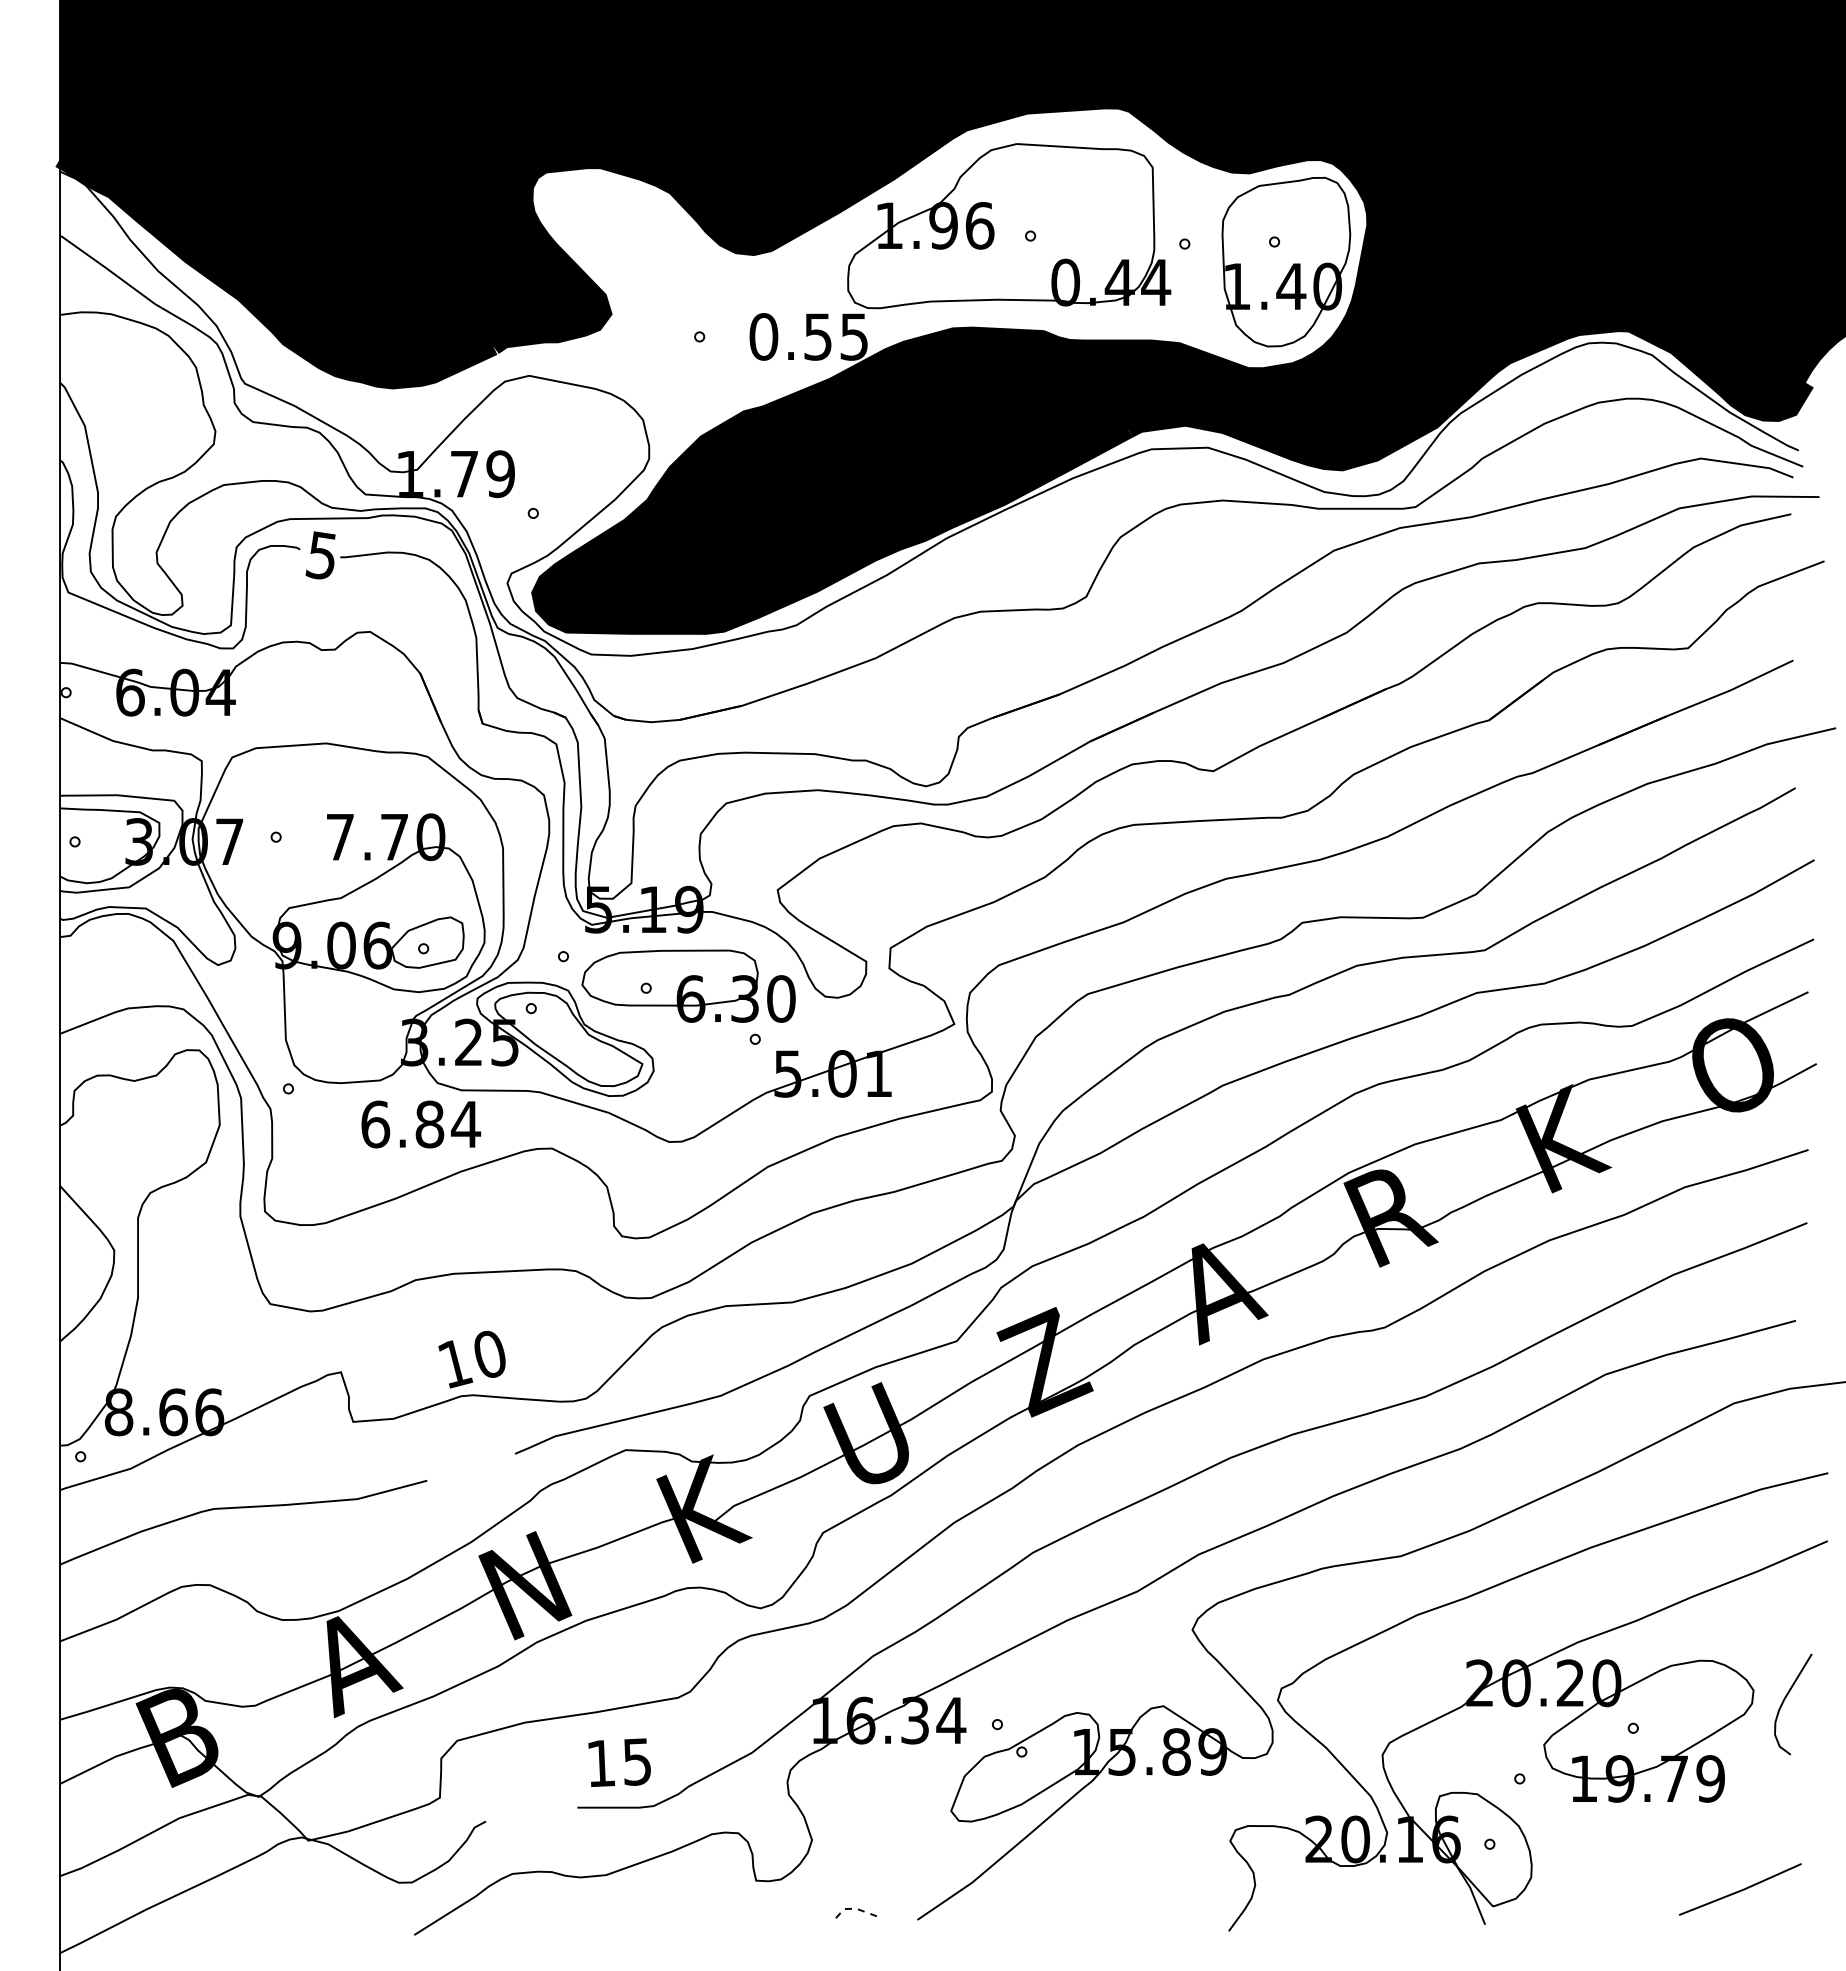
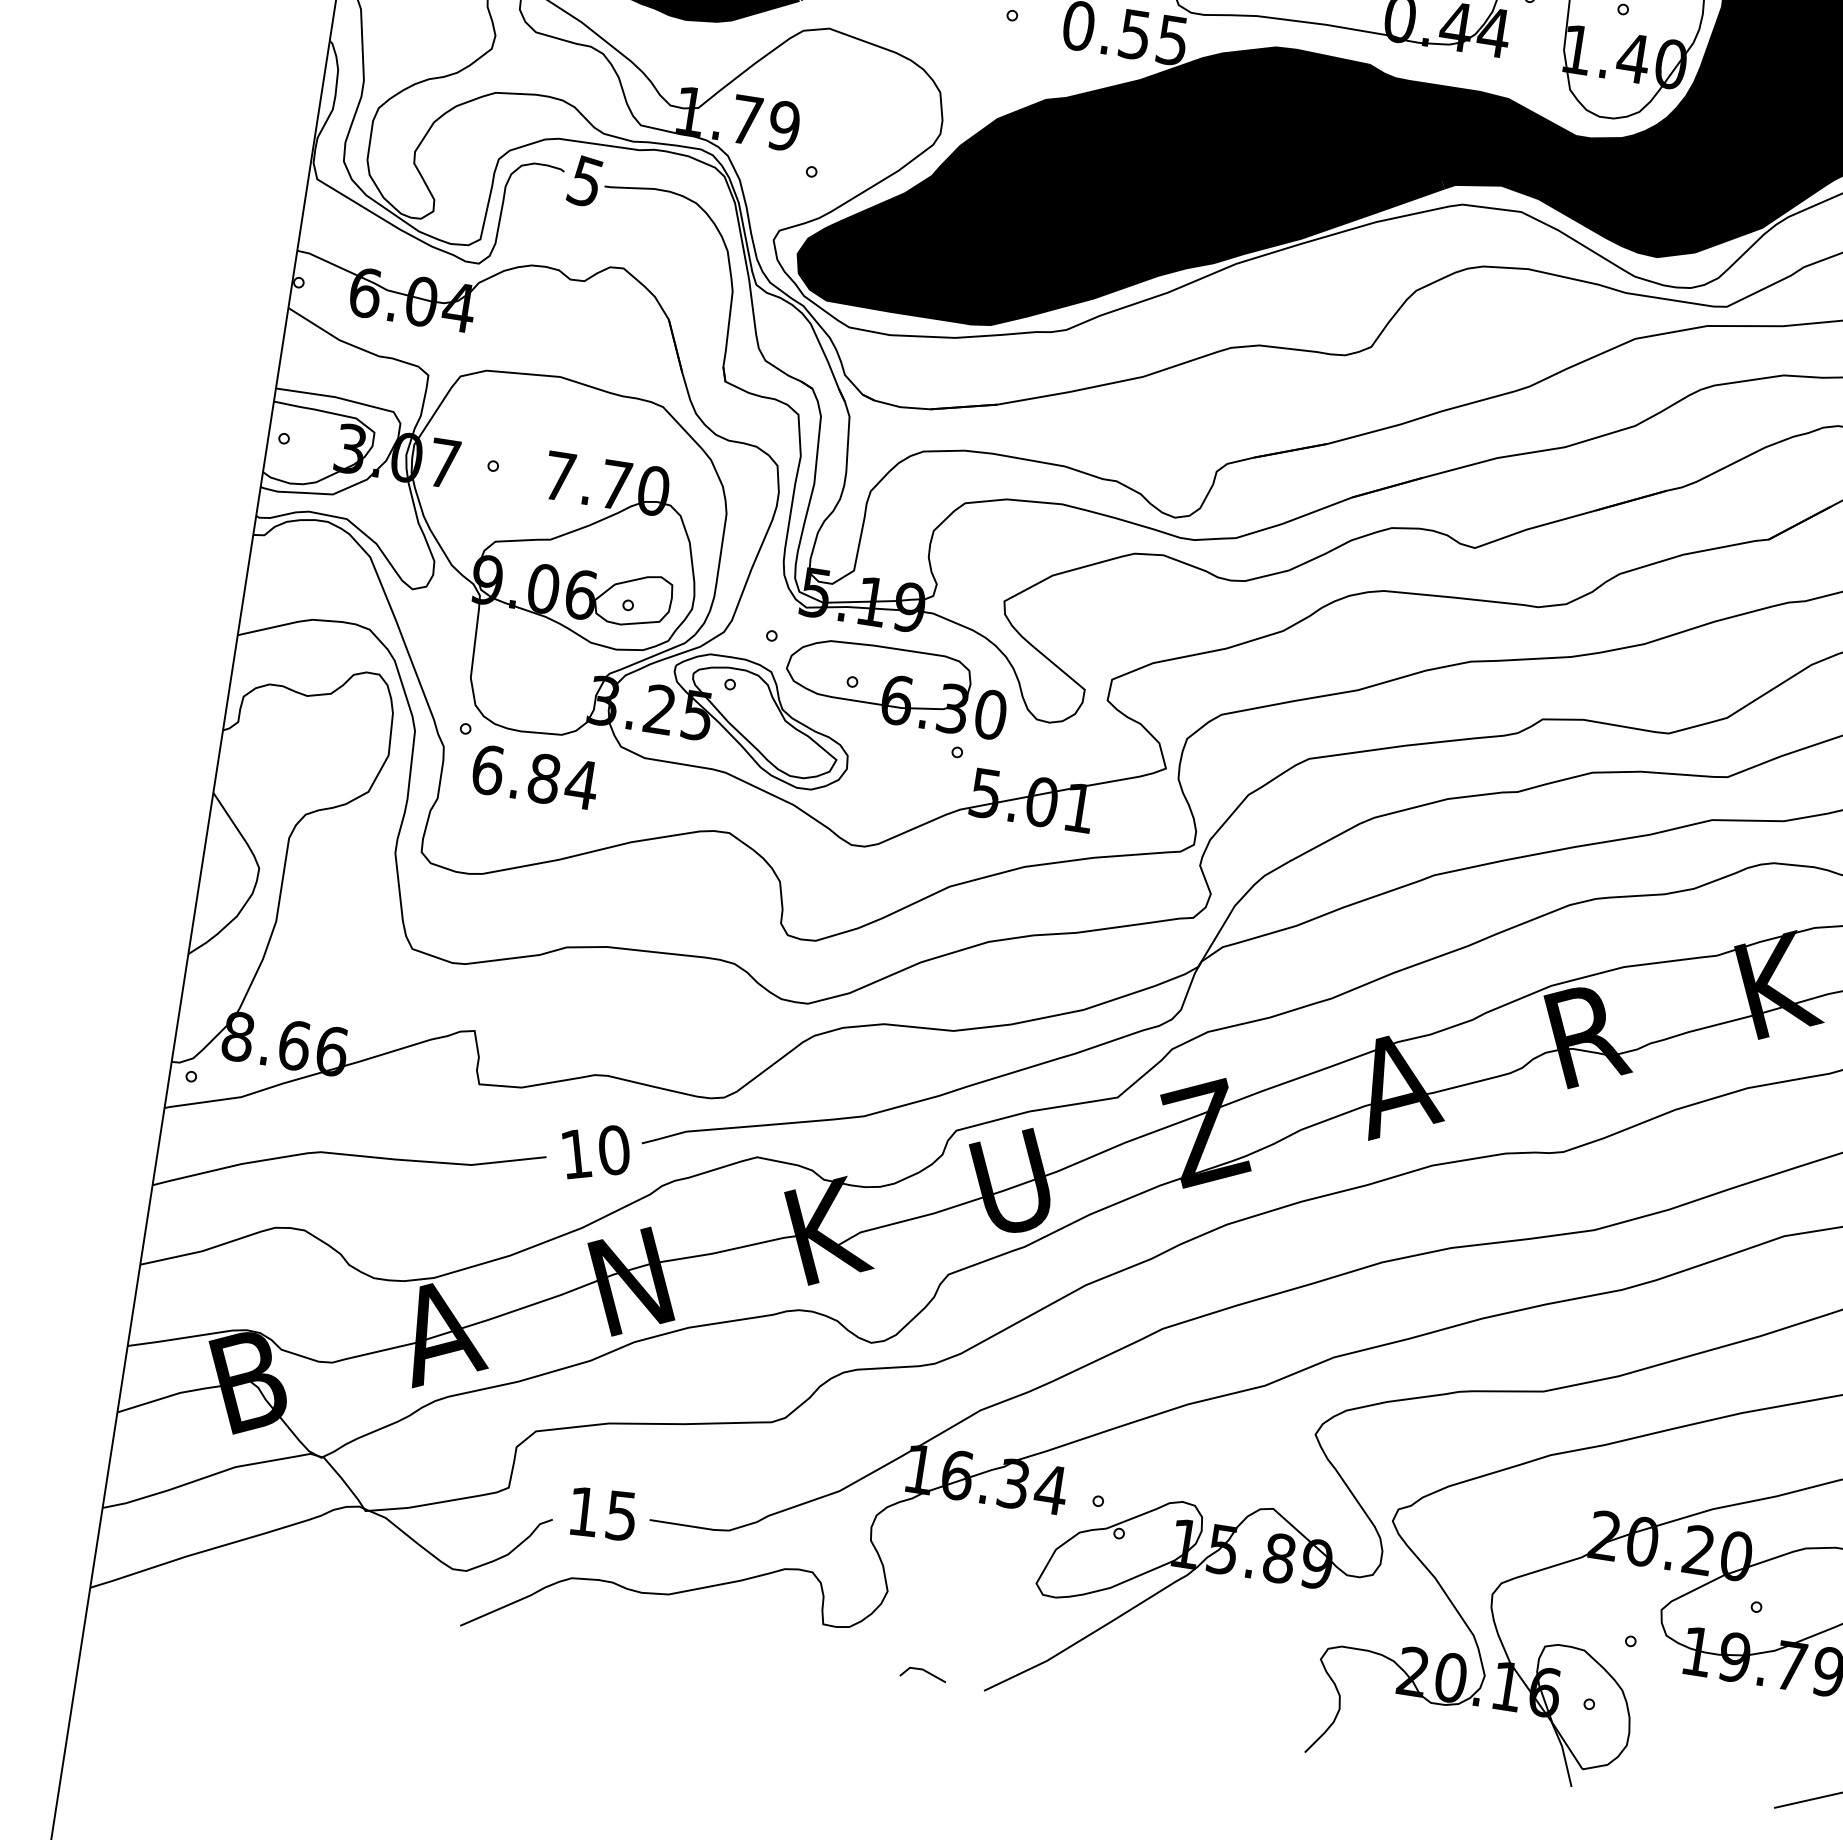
text: (421, 1124) -> (535, 777), moved
text: (471, 1359) -> (594, 1152), moved
text: (619, 1762) -> (603, 1513), moved
line: (856, 1908) -> (922, 1669), dashed -> solid

